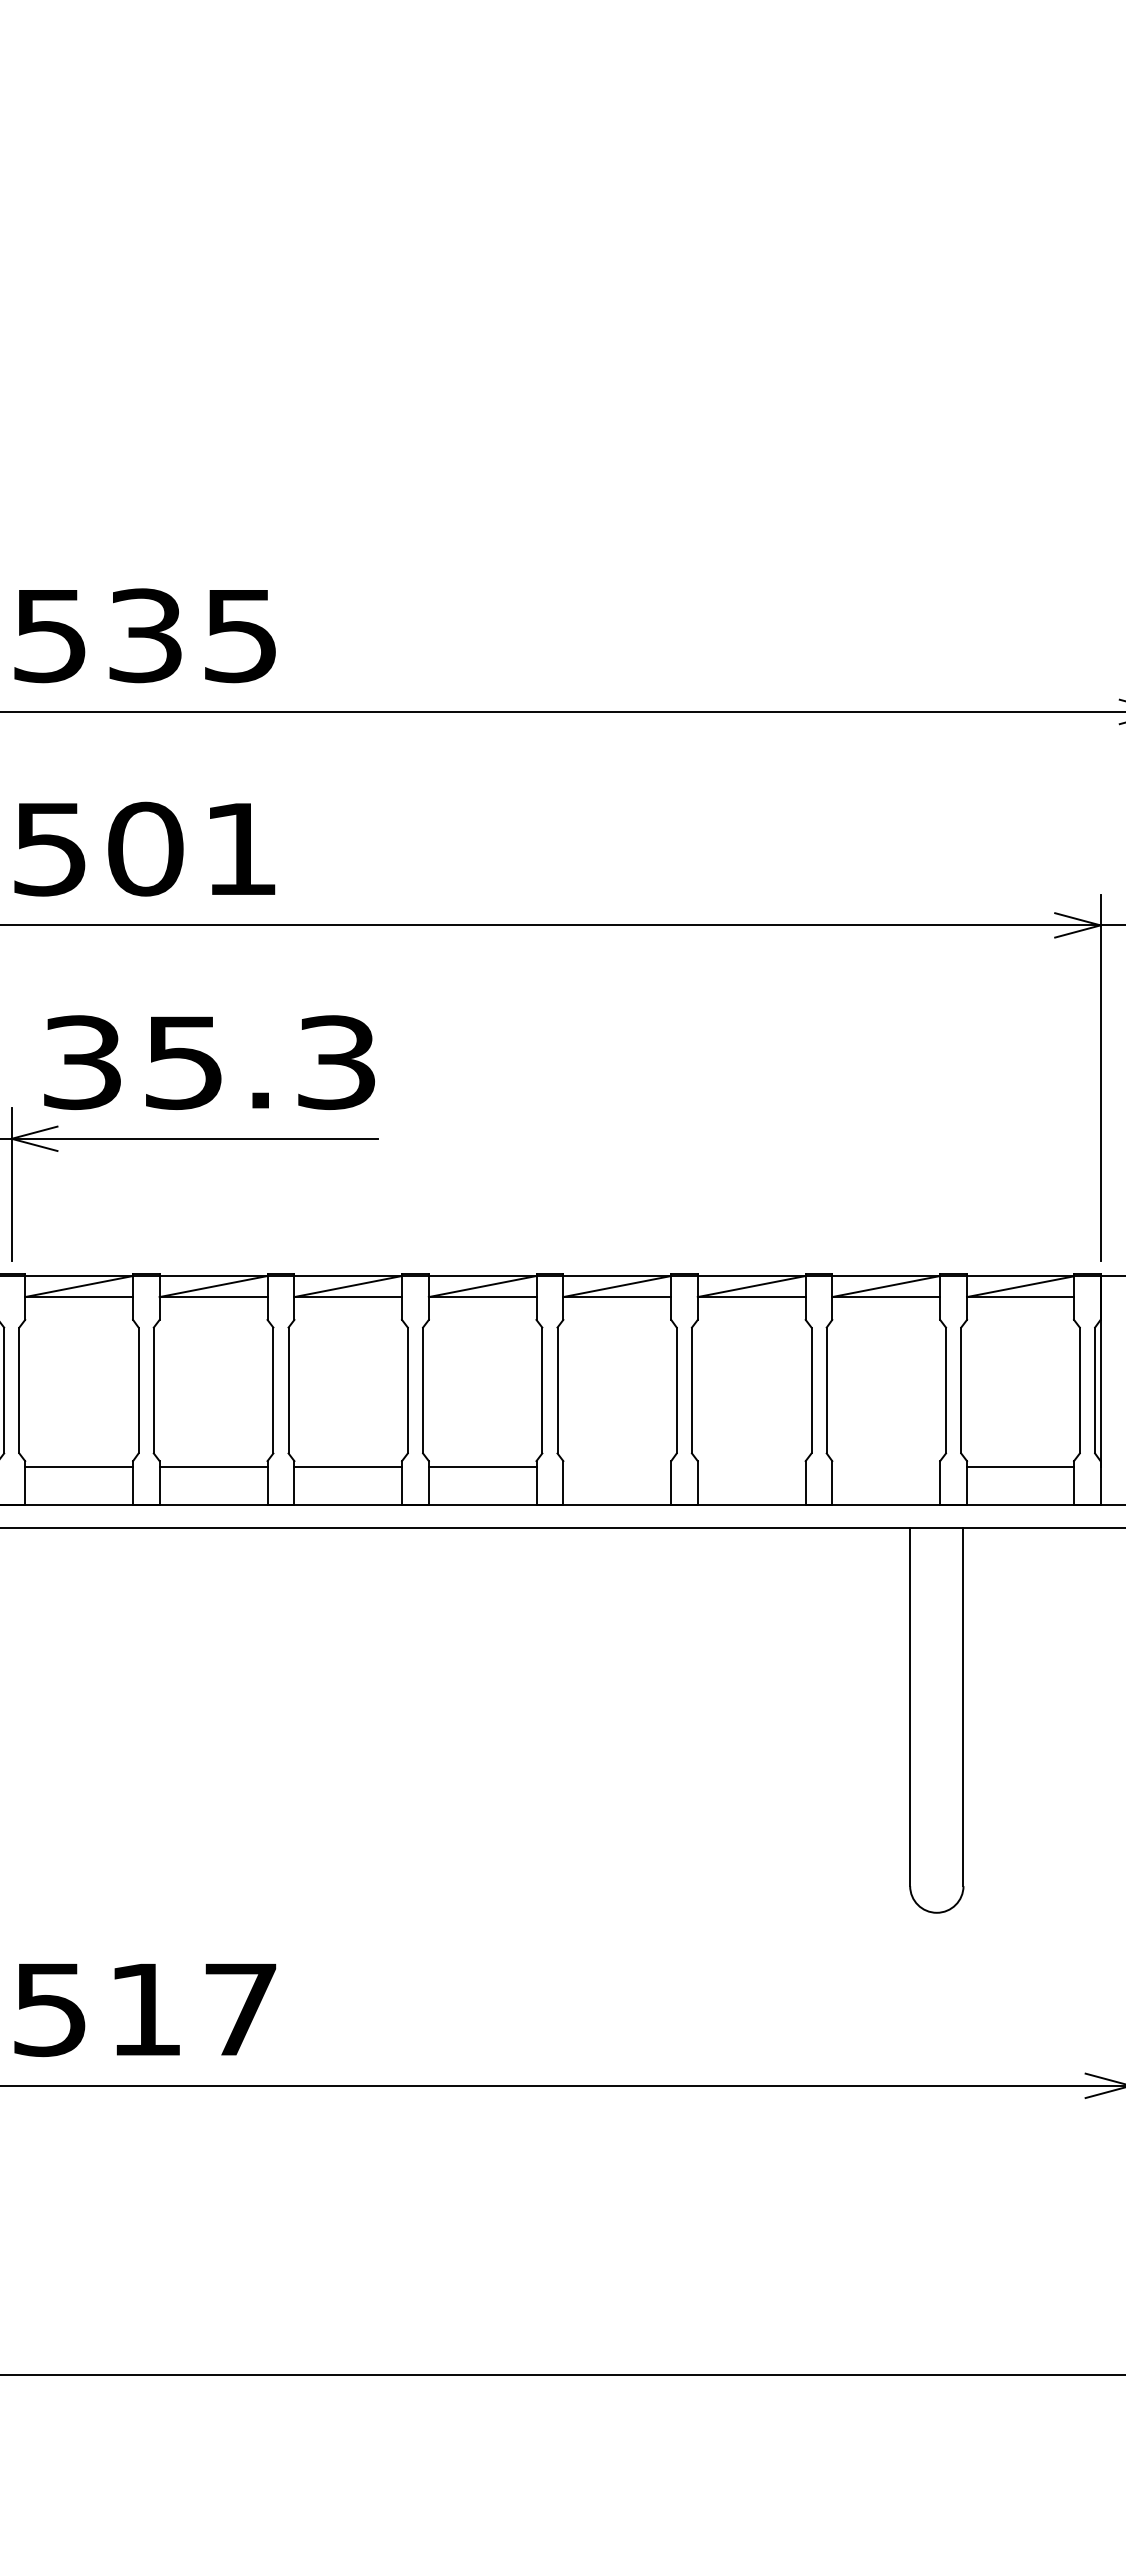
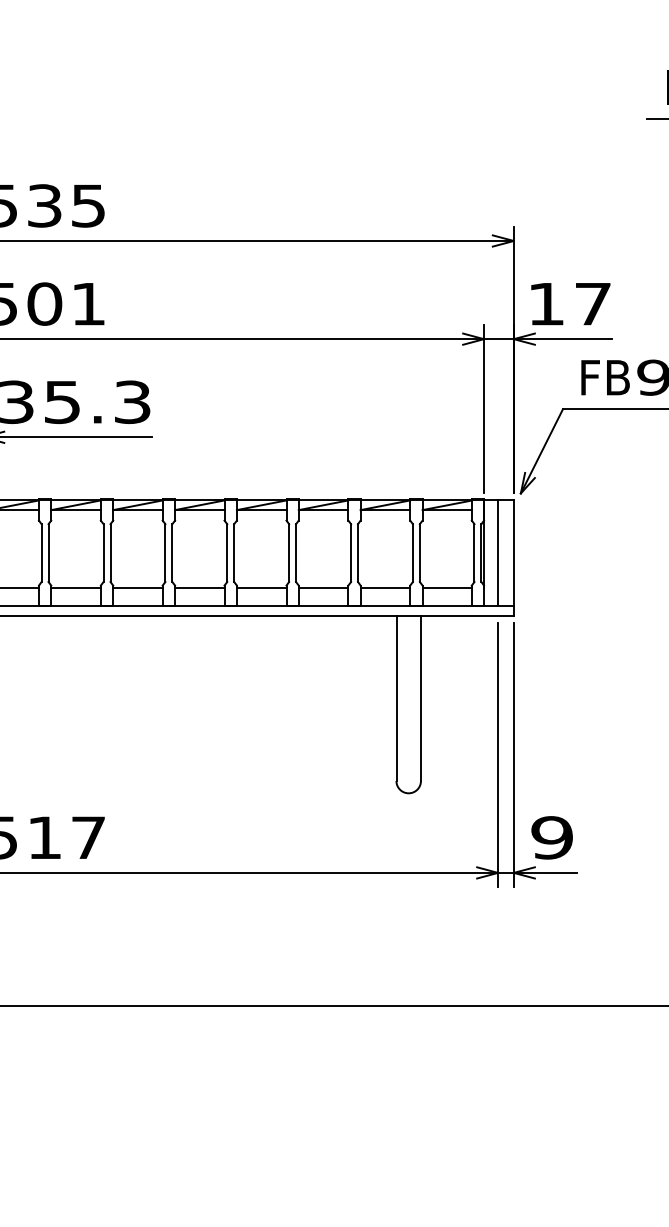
line: (616, 1467) -> (261, 588), added
line: (751, 1467) -> (323, 588), added
line: (886, 1467) -> (385, 588), added

